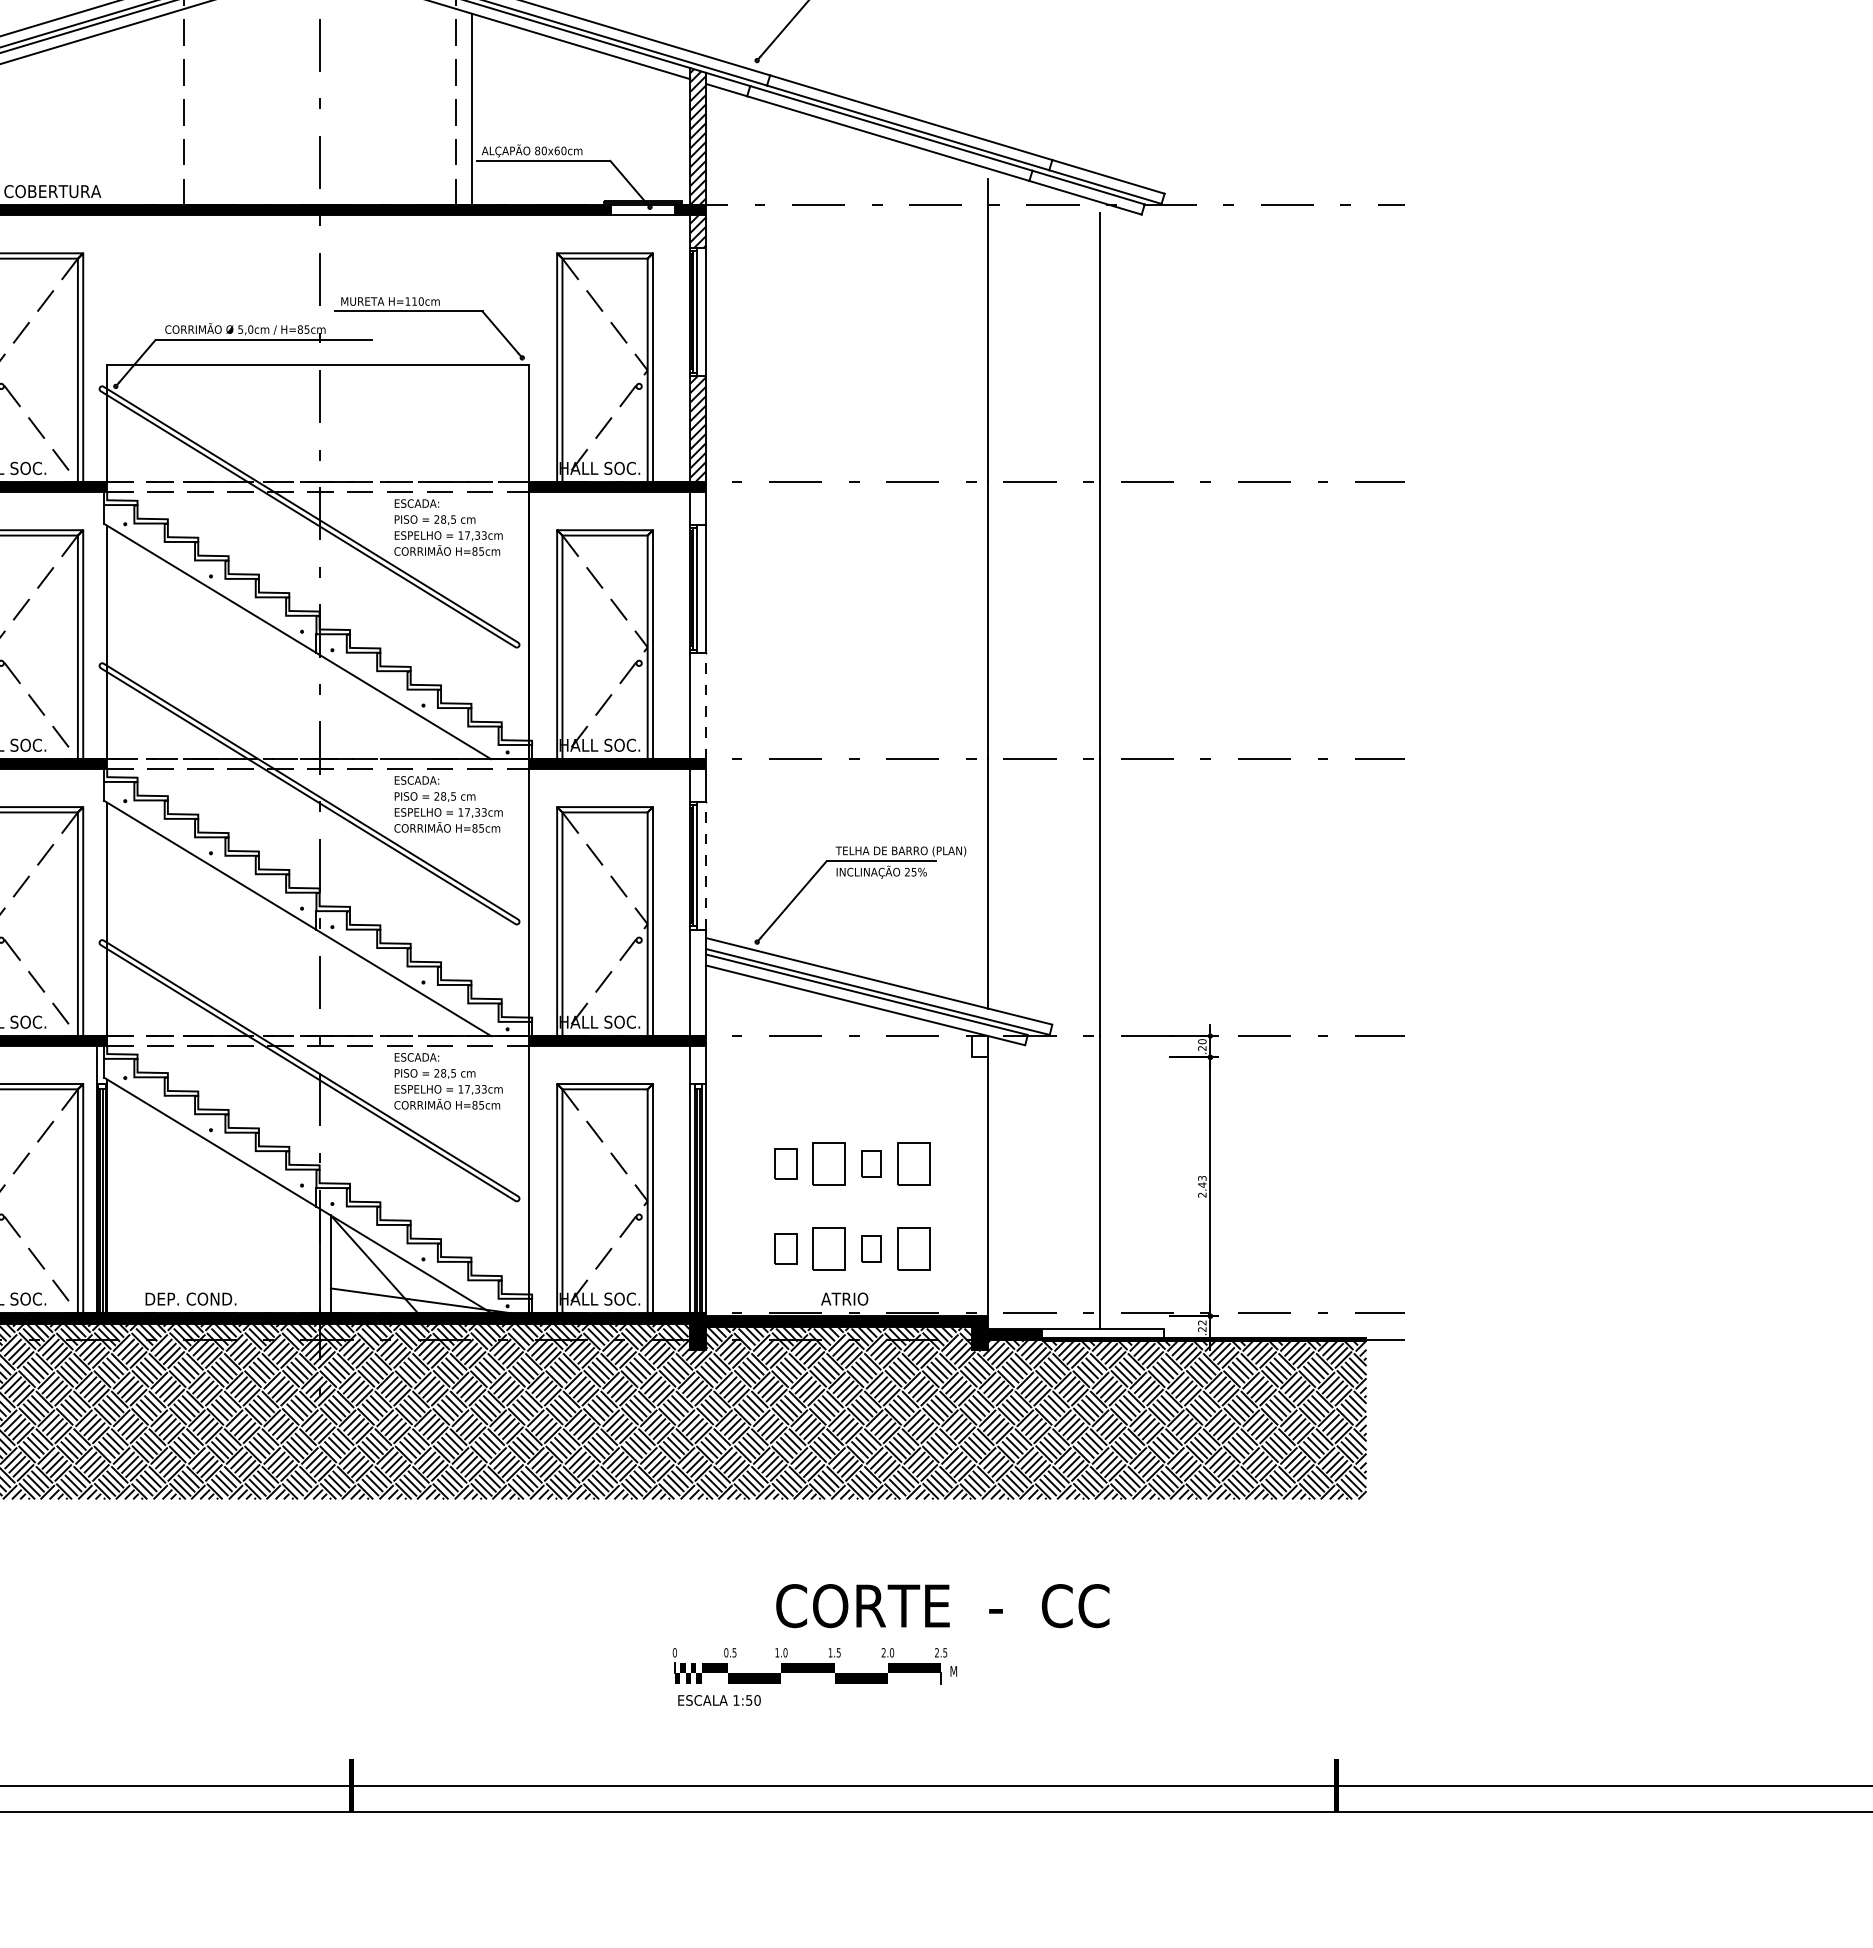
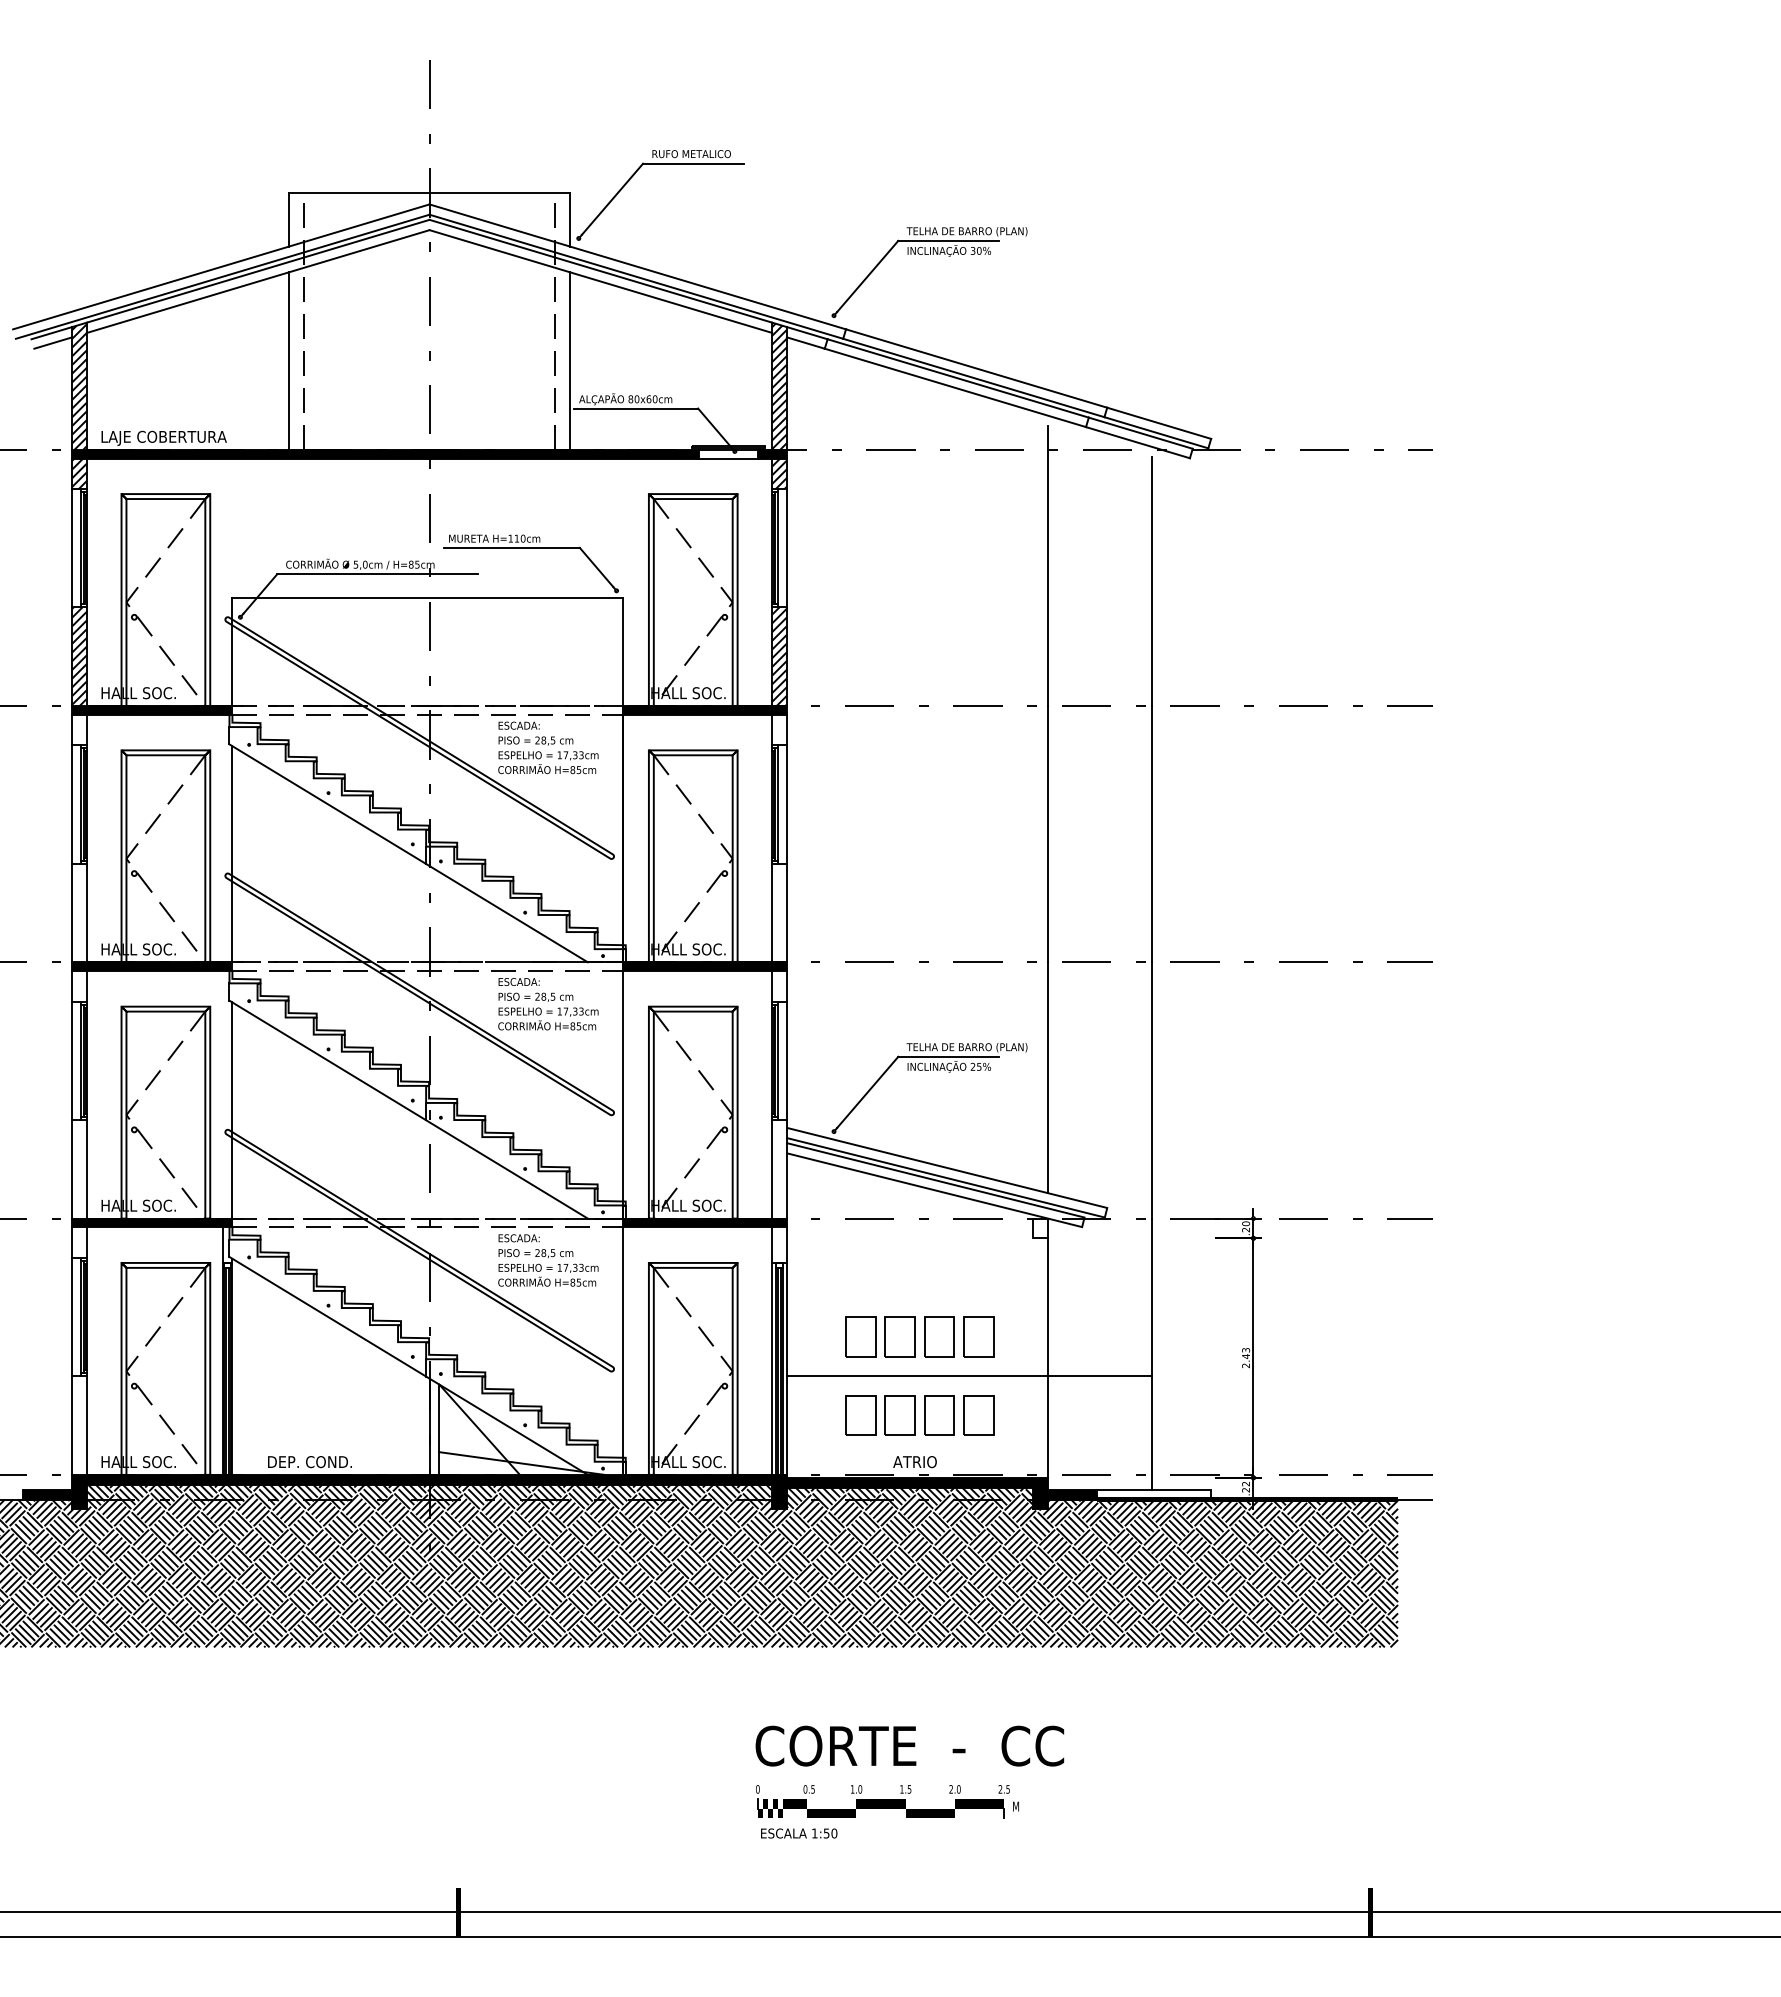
line: (168, 109) -> (289, 360), added
line: (705, 705) -> (786, 912), dashed -> solid
line: (705, 865) -> (786, 1060), dashed -> solid
part: (785, 1163) -> (860, 1336), size x1.43
part: (871, 1163) -> (939, 1336), size x1.67
line: (902, 1206) -> (968, 1376), added
part: (785, 1248) -> (860, 1415), size x1.43
part: (871, 1248) -> (939, 1415), size x1.67
text: (942, 1605) -> (909, 1745), moved

